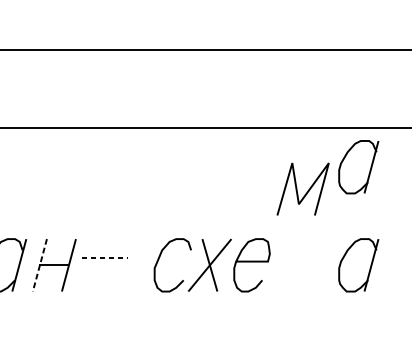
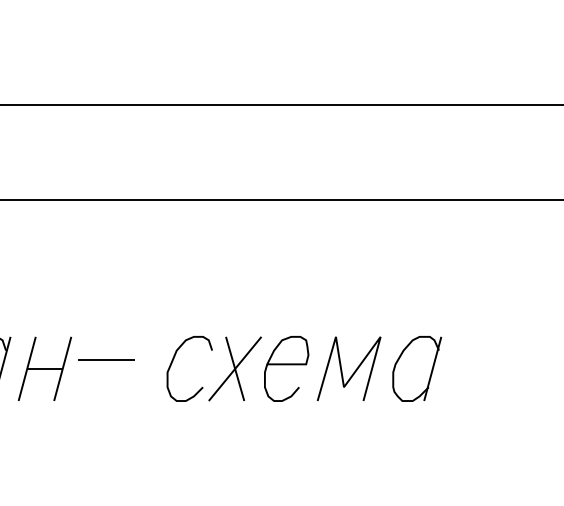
part: (359, 166) -> (417, 248), removed
line: (297, 189) -> (342, 369), moved
line: (104, 257) -> (106, 359), dashed -> solid
line: (40, 265) -> (27, 369), dashed -> solid

